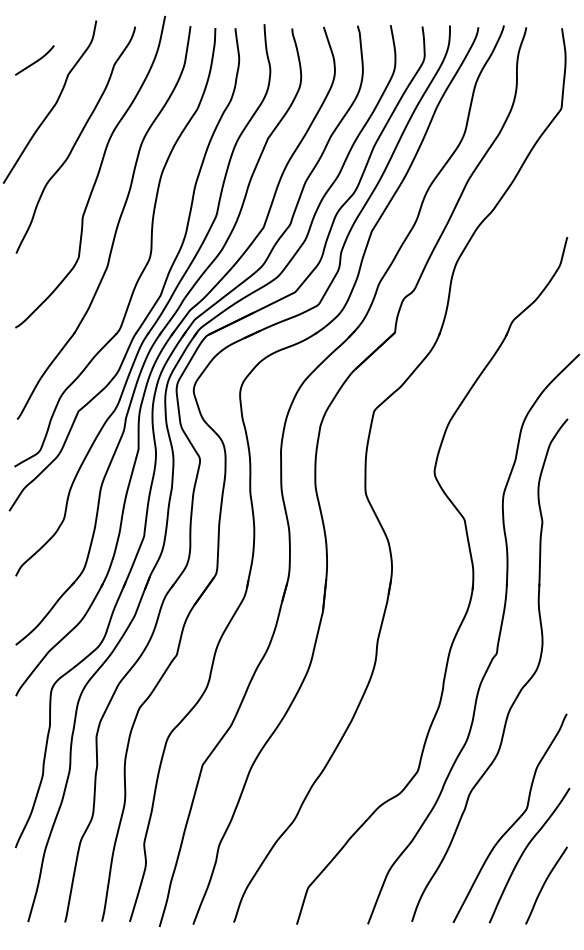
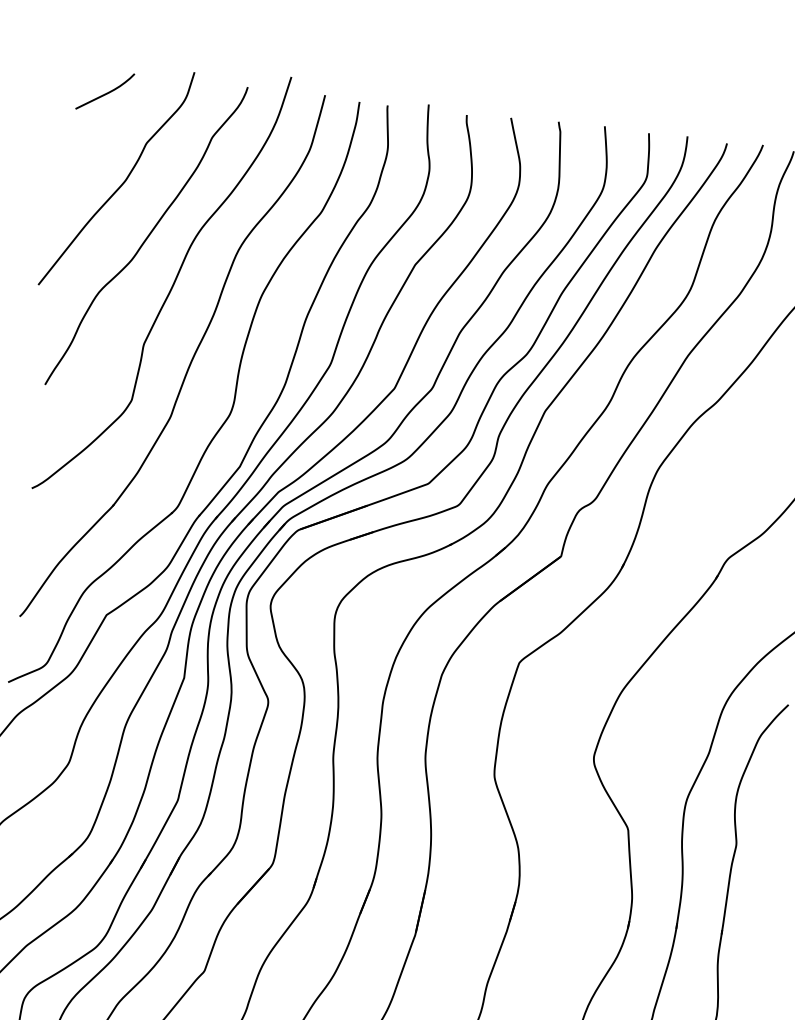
curve: (34, 61) -> (104, 92), moved

